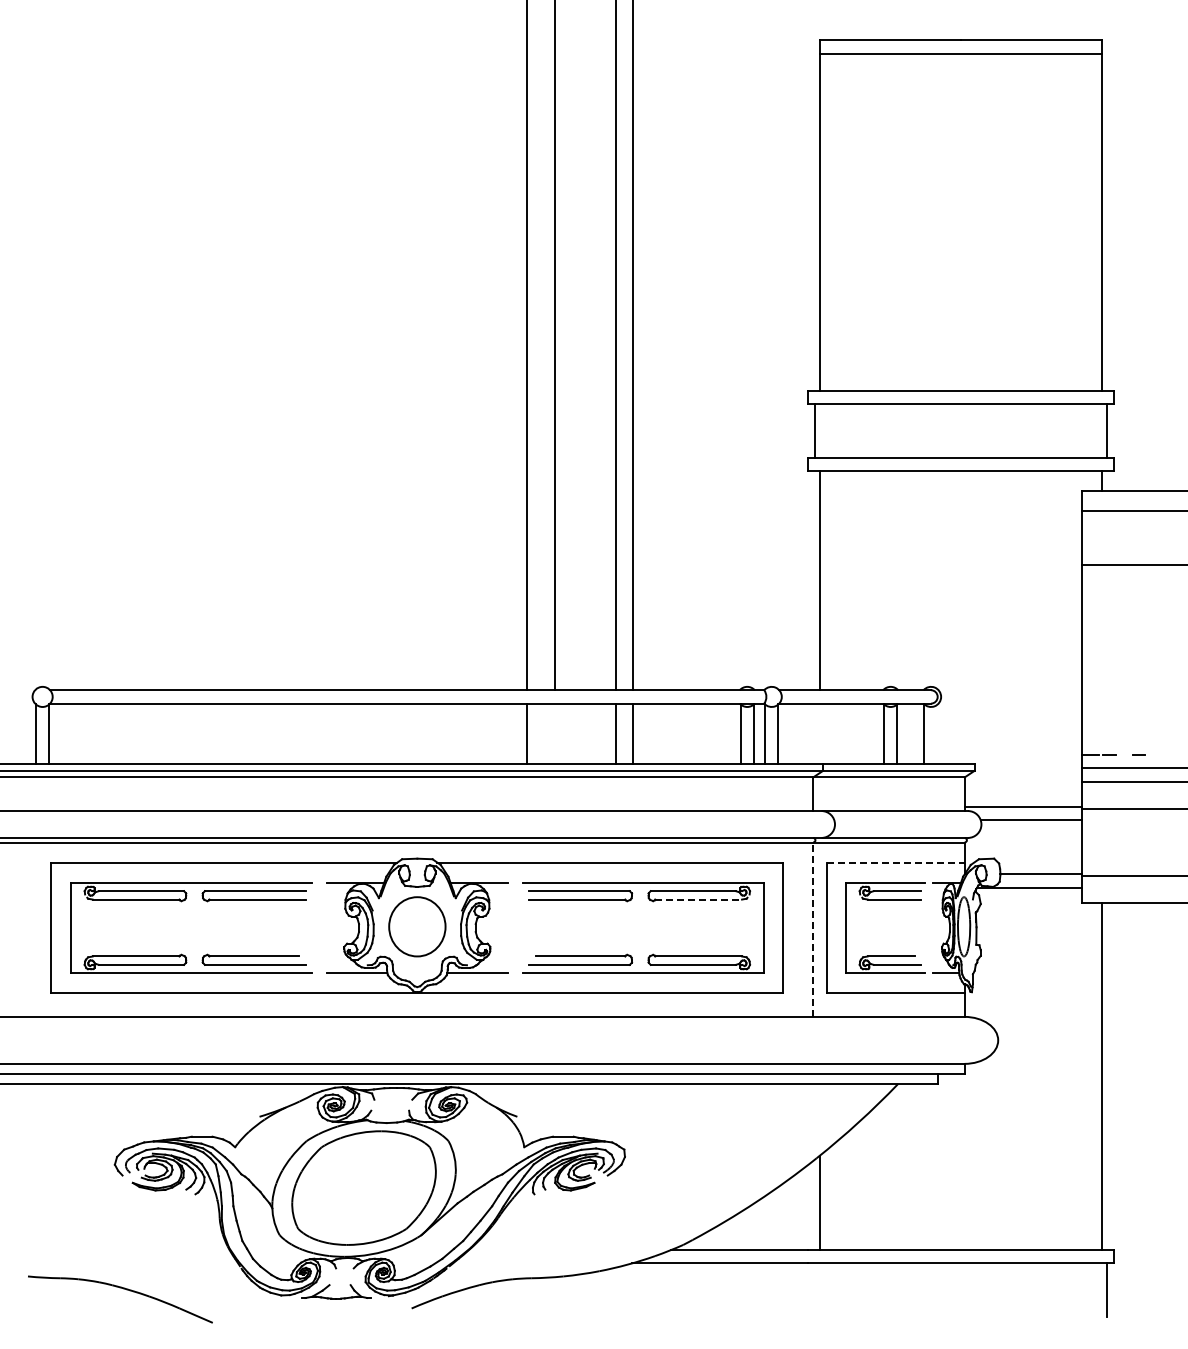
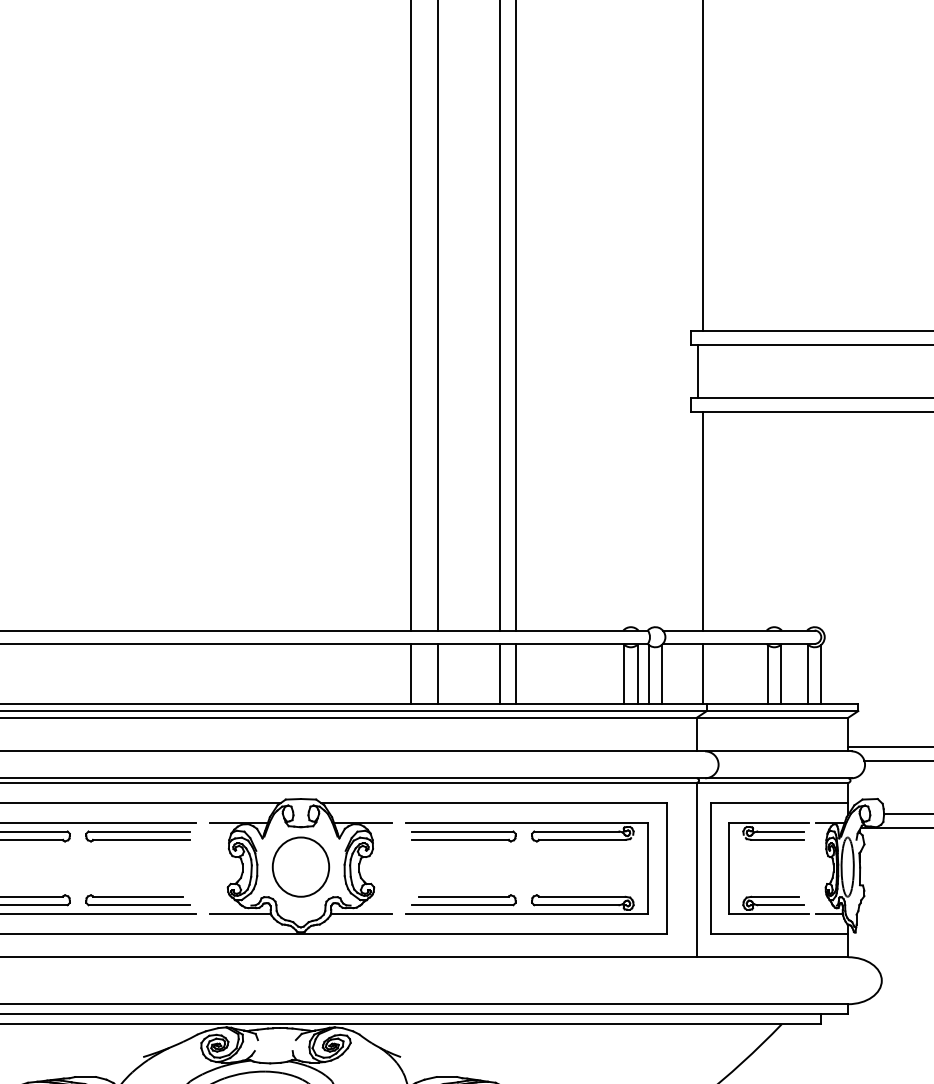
line: (554, 733) -> (438, 673), added
line: (819, 733) -> (703, 673), added
line: (937, 734) -> (821, 674), added
line: (895, 862) -> (779, 802), dashed -> solid
line: (699, 899) -> (583, 839), dashed -> solid
line: (813, 929) -> (697, 869), dashed -> solid

